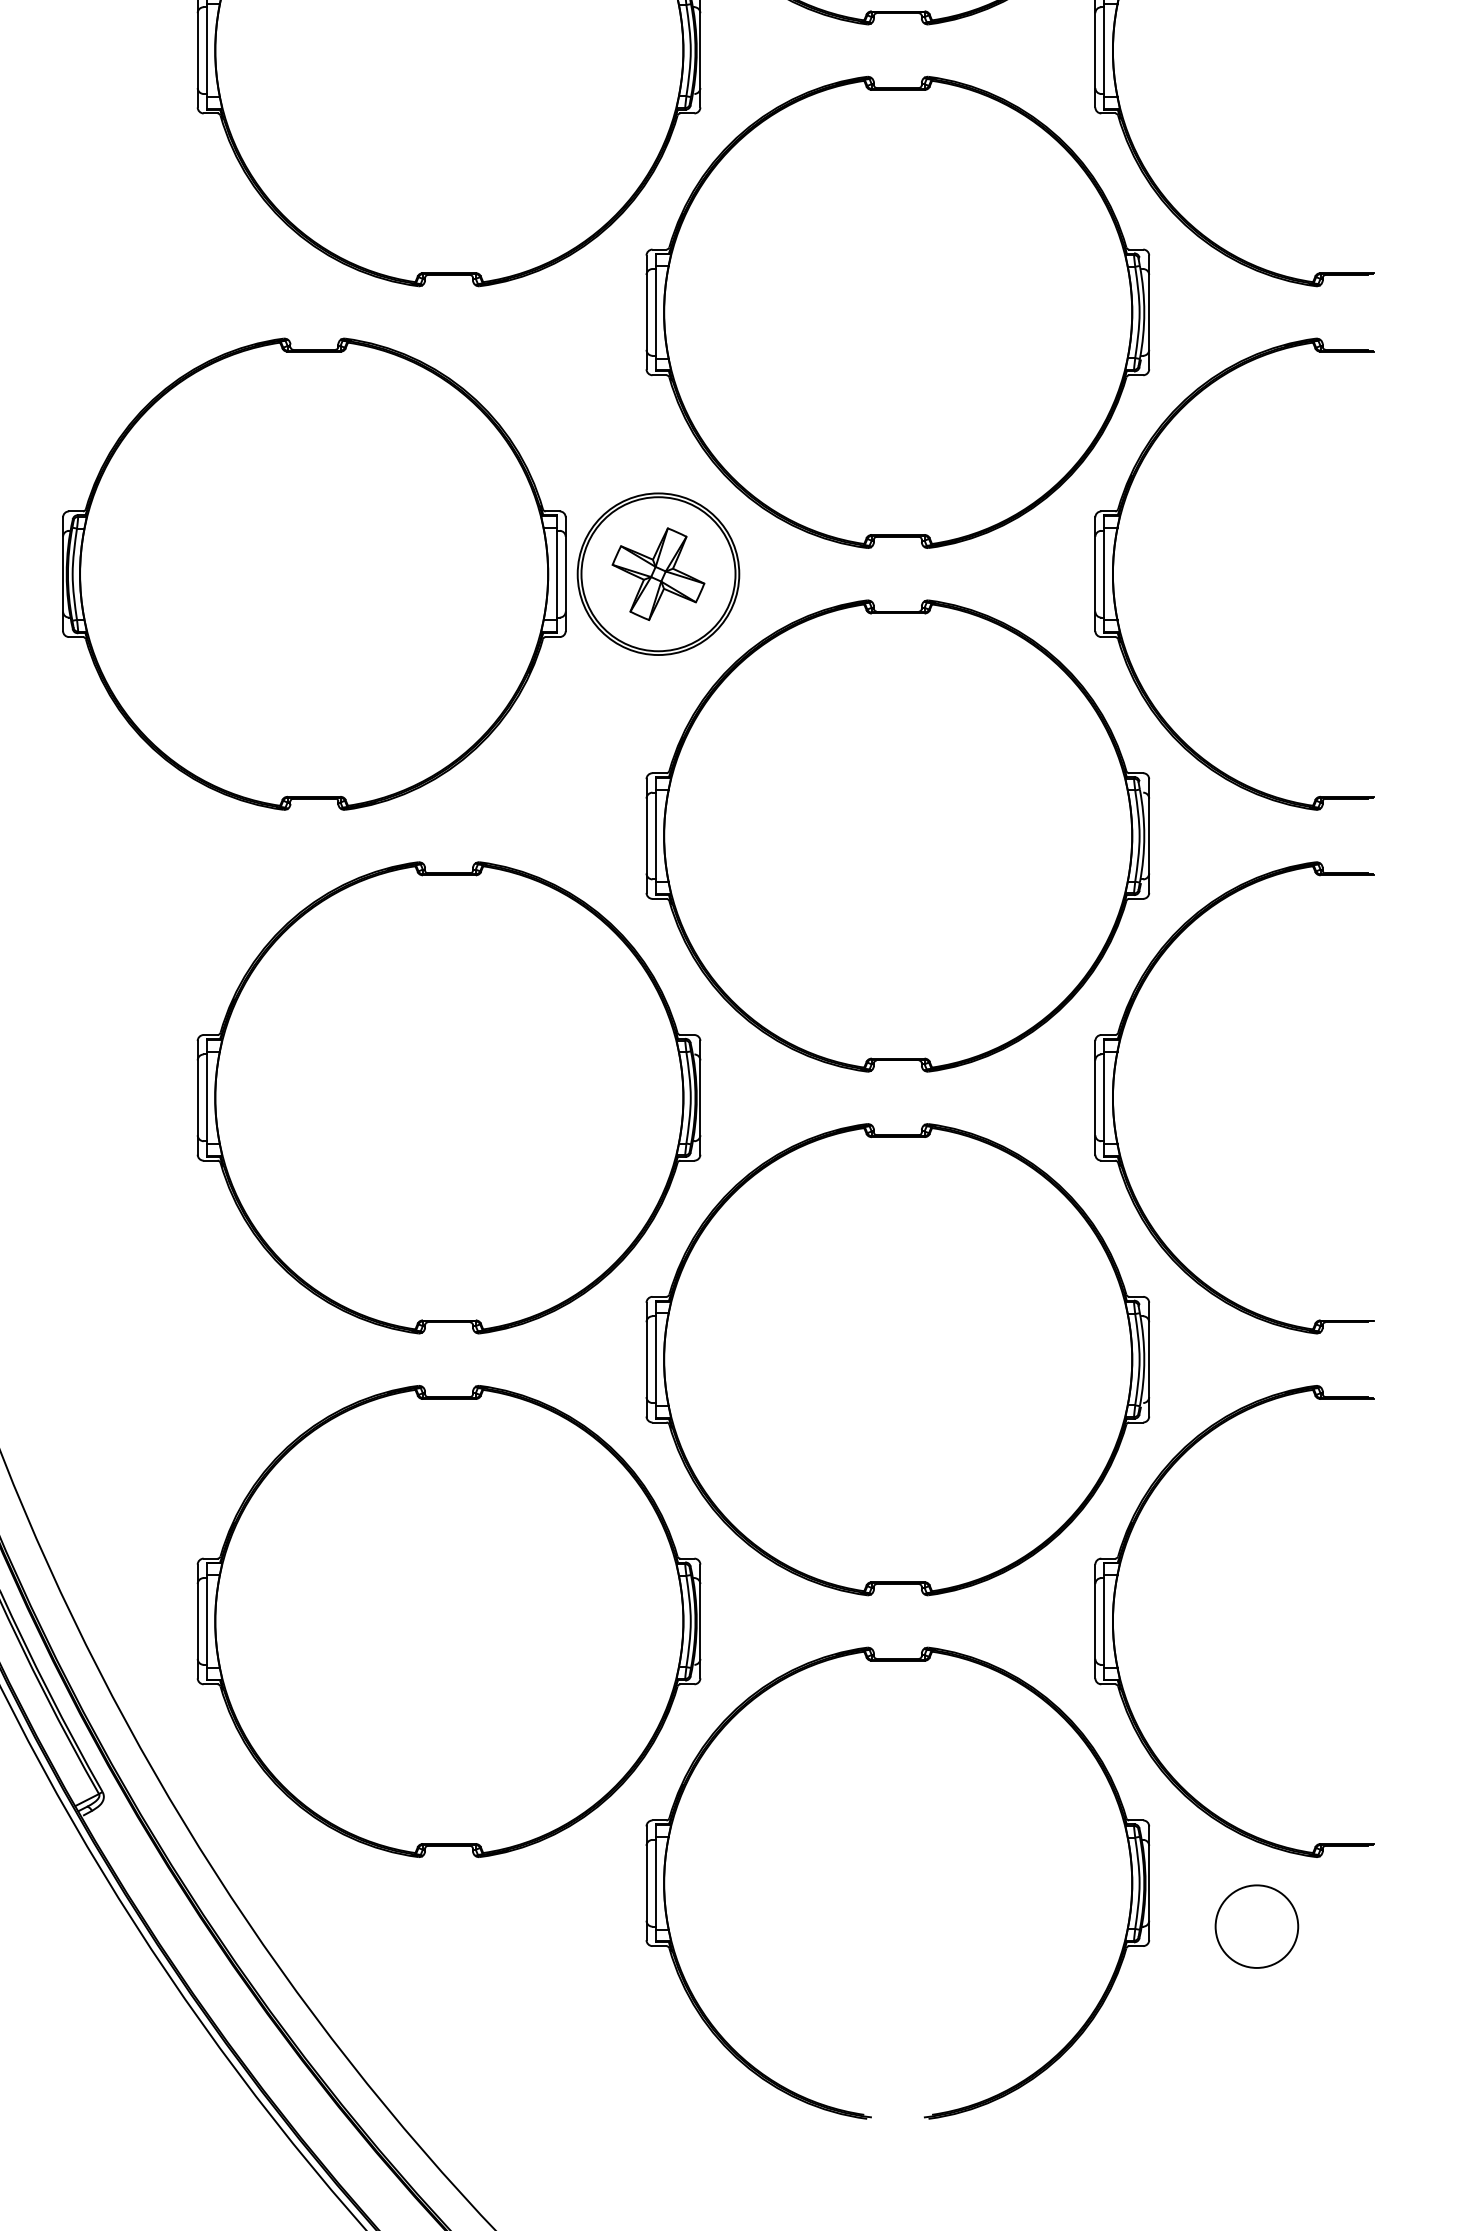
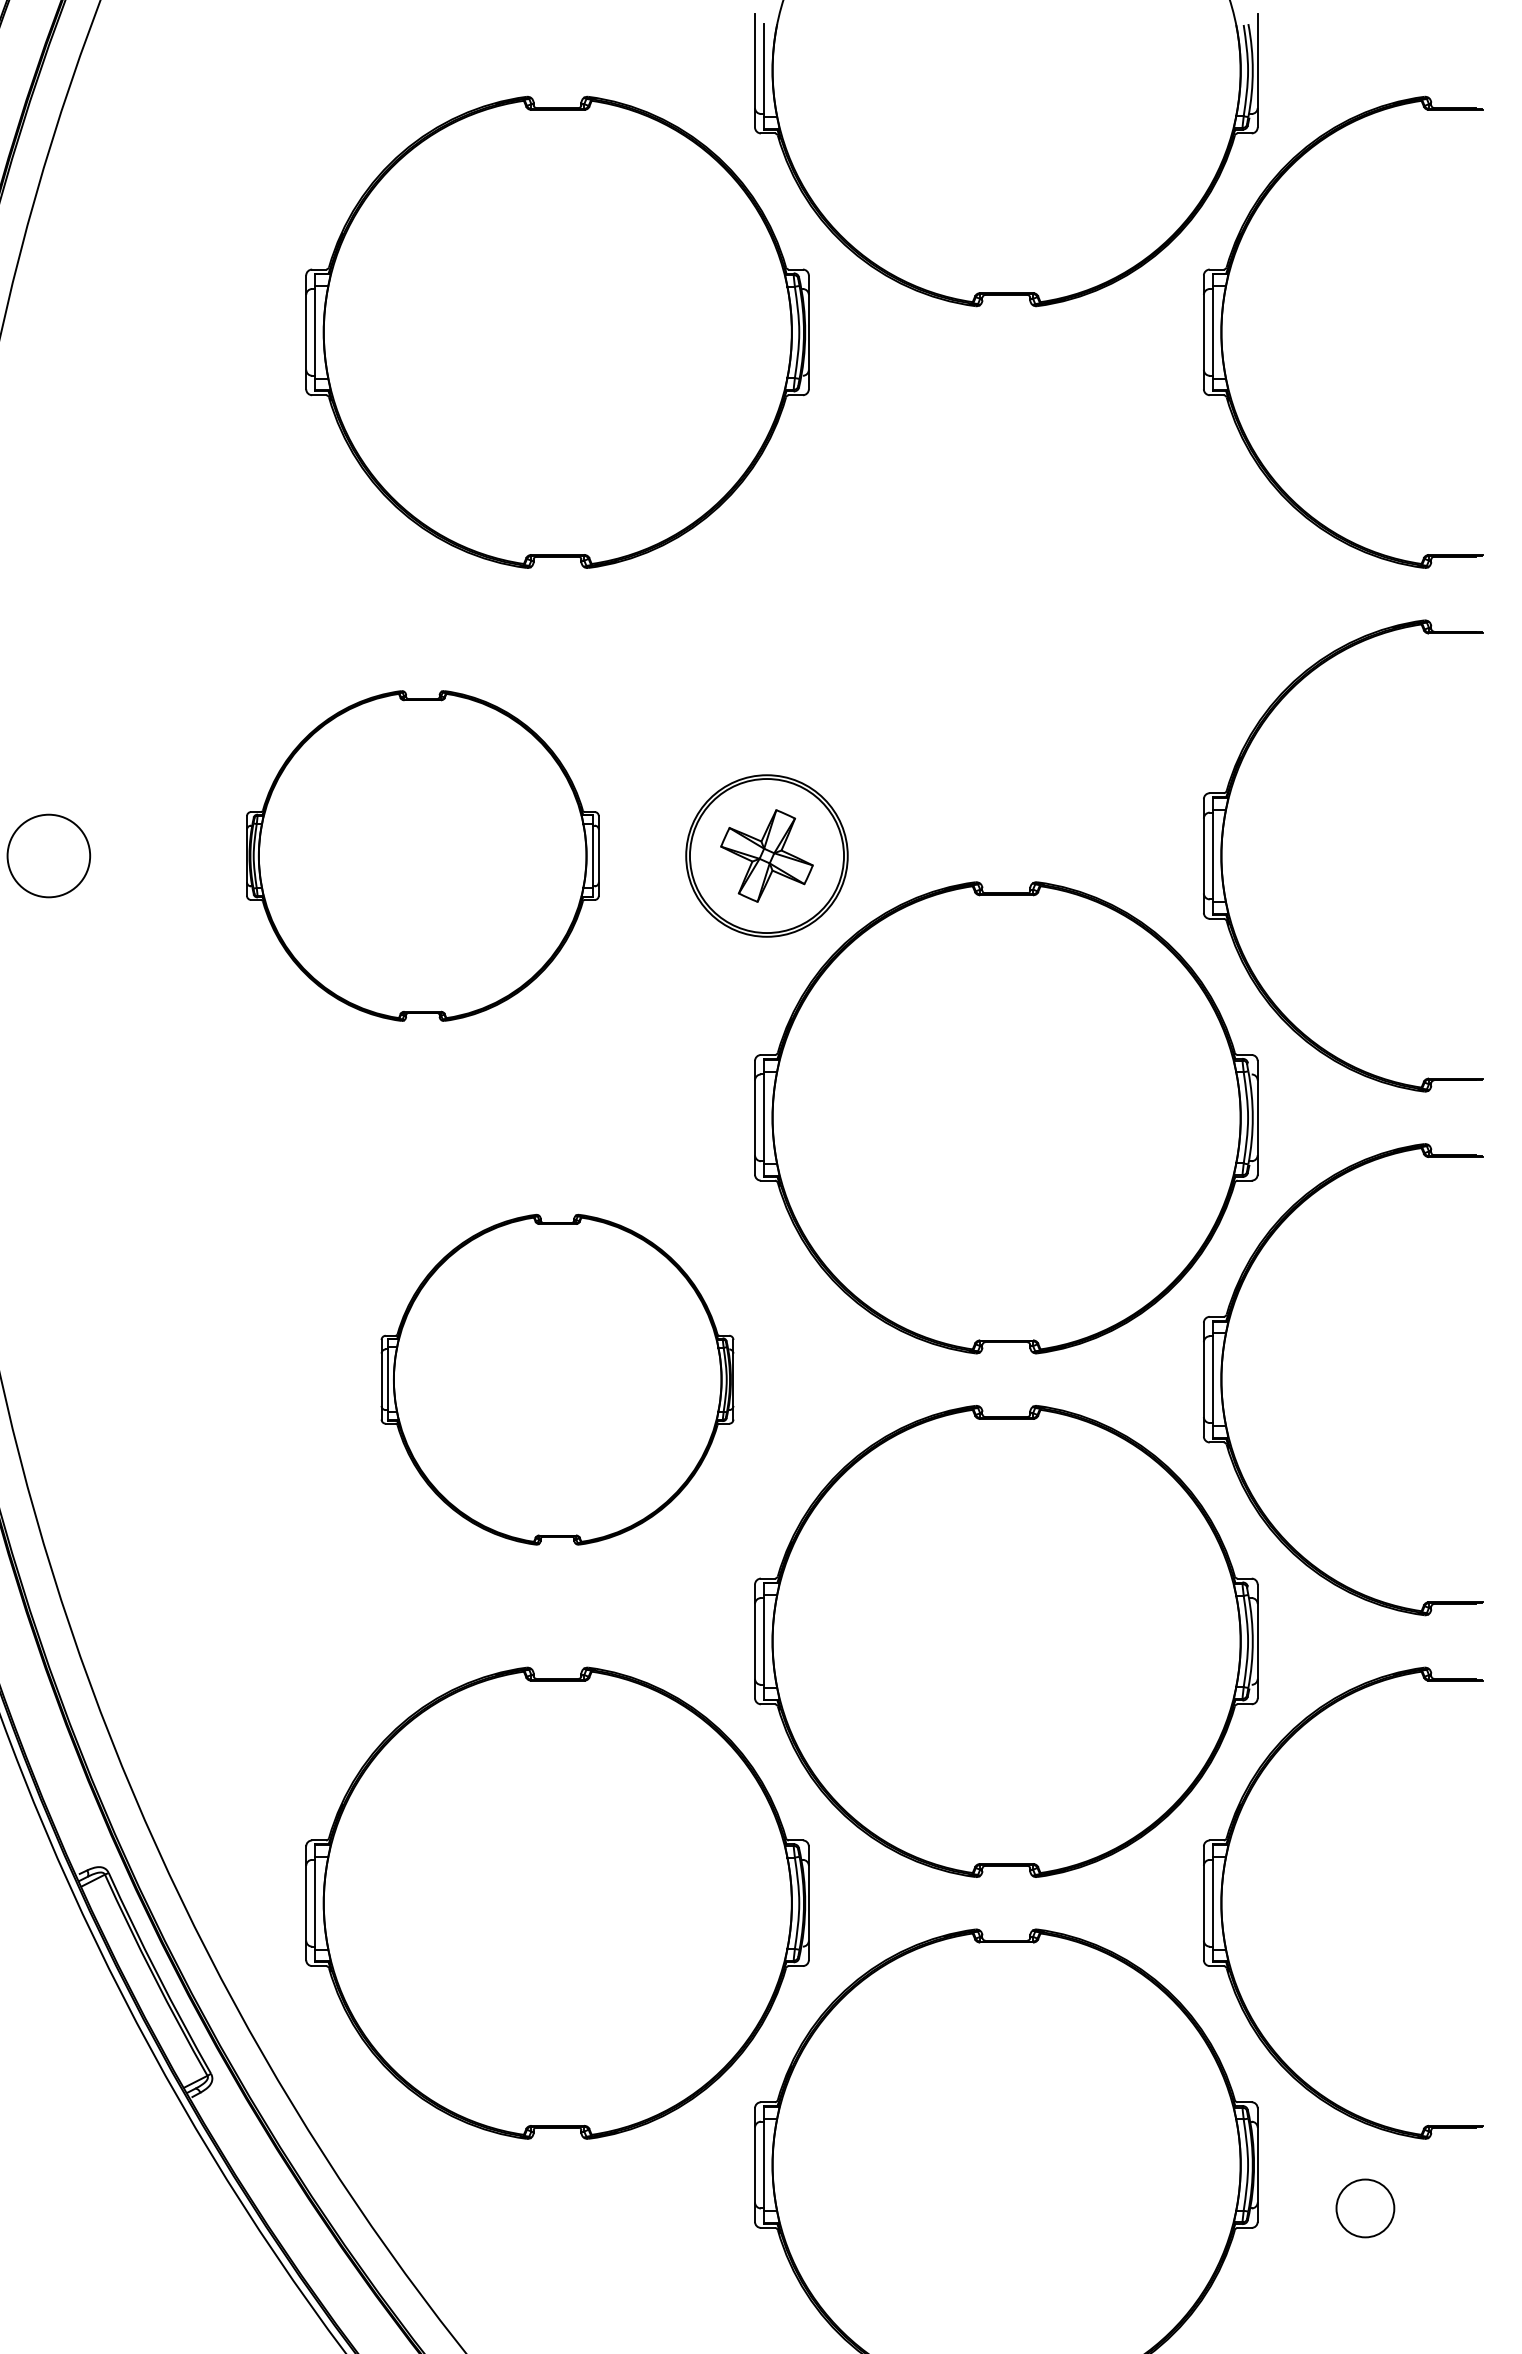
part: (898, 311) -> (1006, 593), removed
part: (314, 573) -> (422, 855), size x0.7
part: (449, 1097) -> (557, 1379), size x0.7
circle: (1257, 1926) -> (1365, 2208), size x0.7

